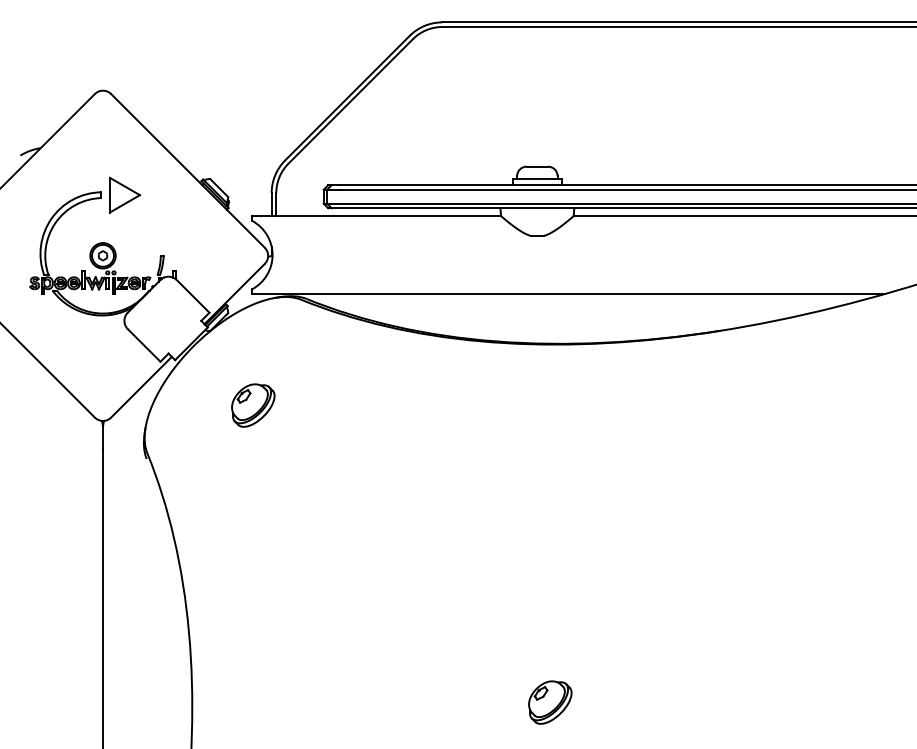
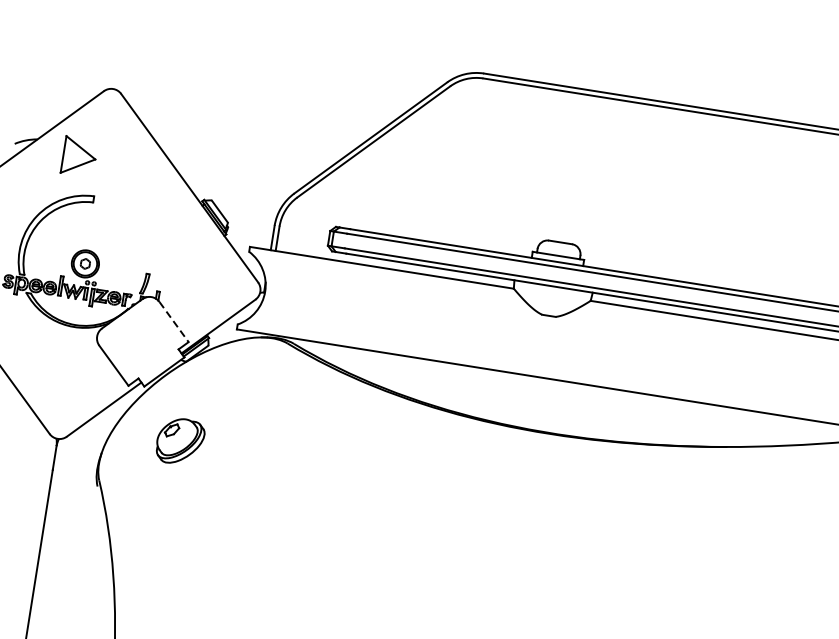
part: (124, 194) -> (79, 156), moved
line: (193, 296) -> (174, 322), solid -> dashed
part: (253, 405) -> (180, 441), moved

